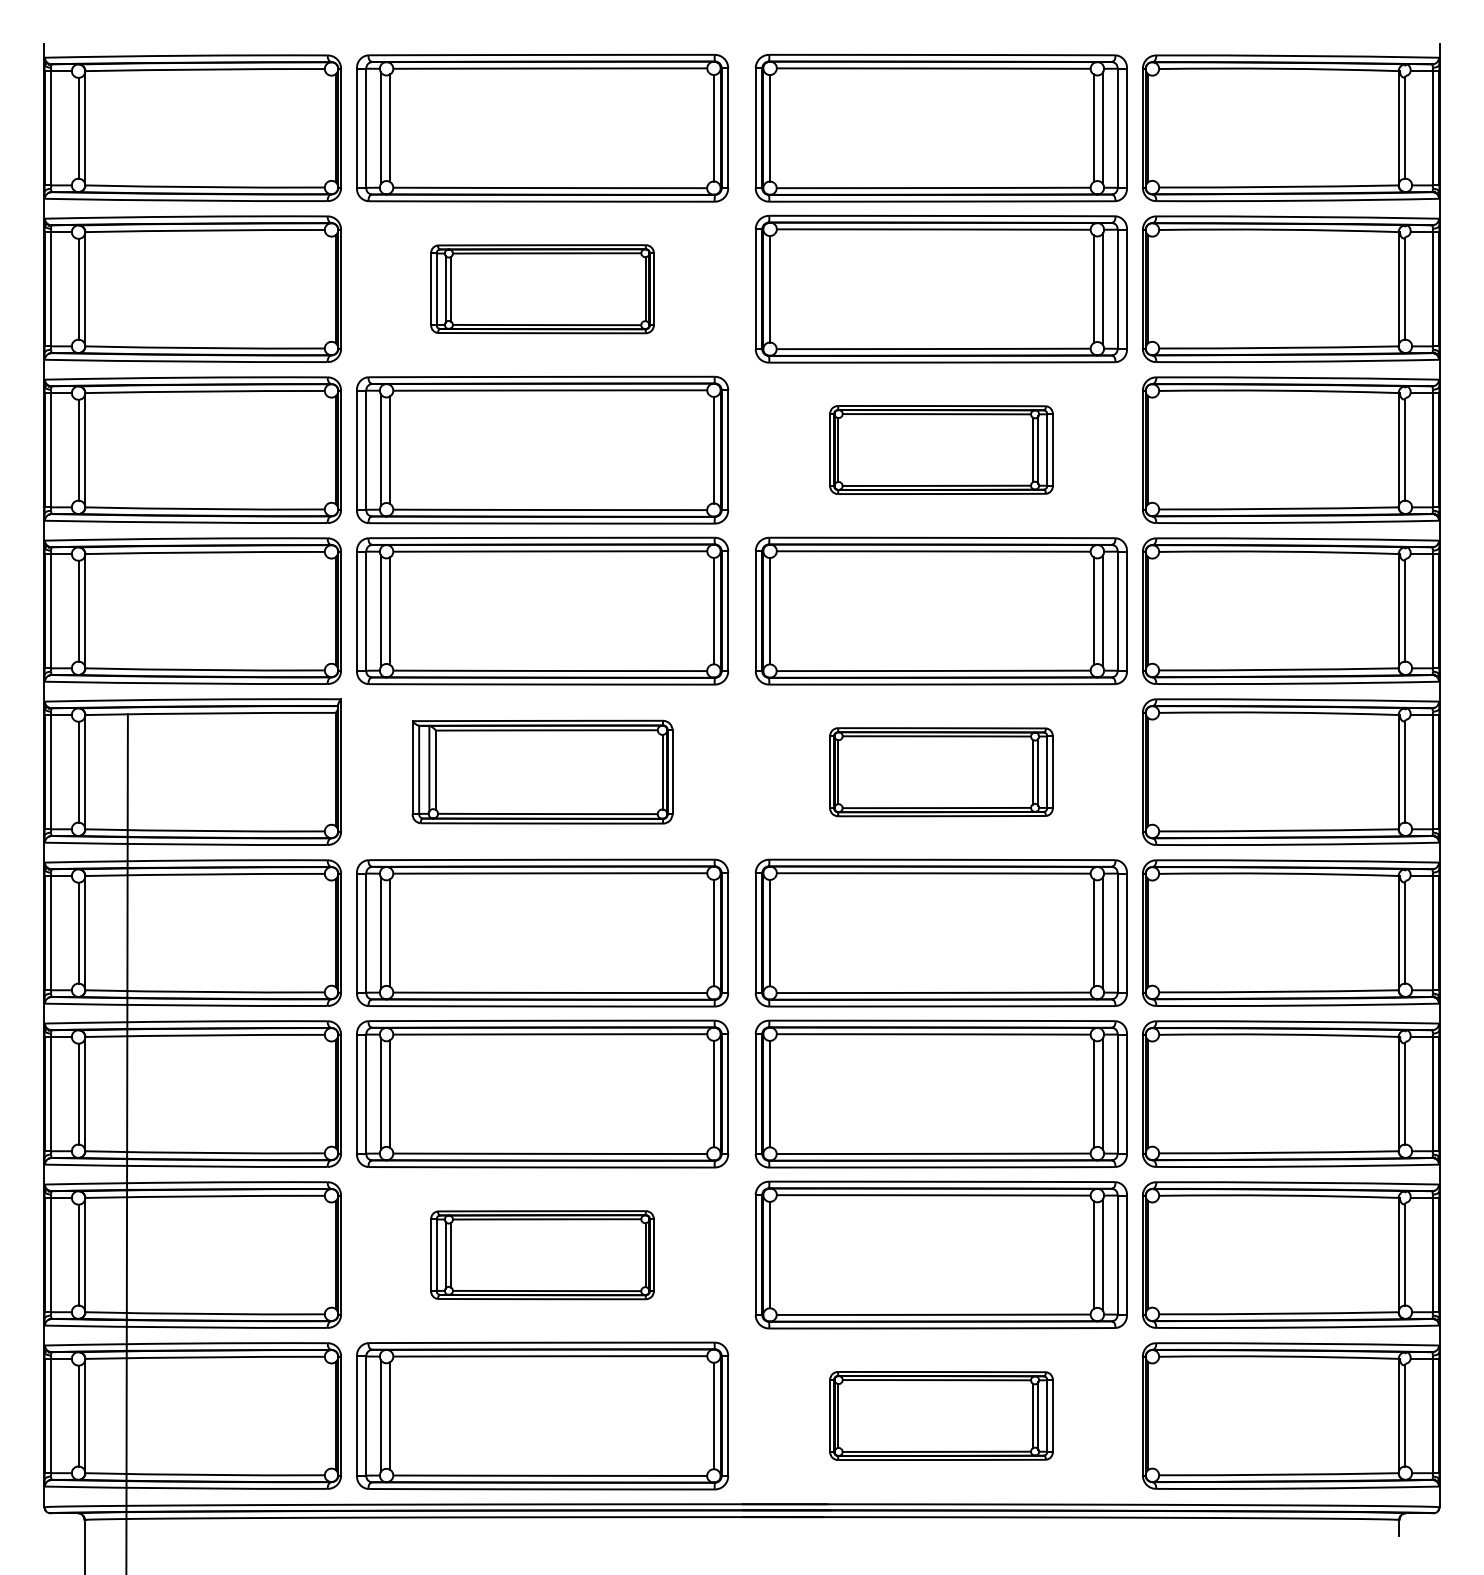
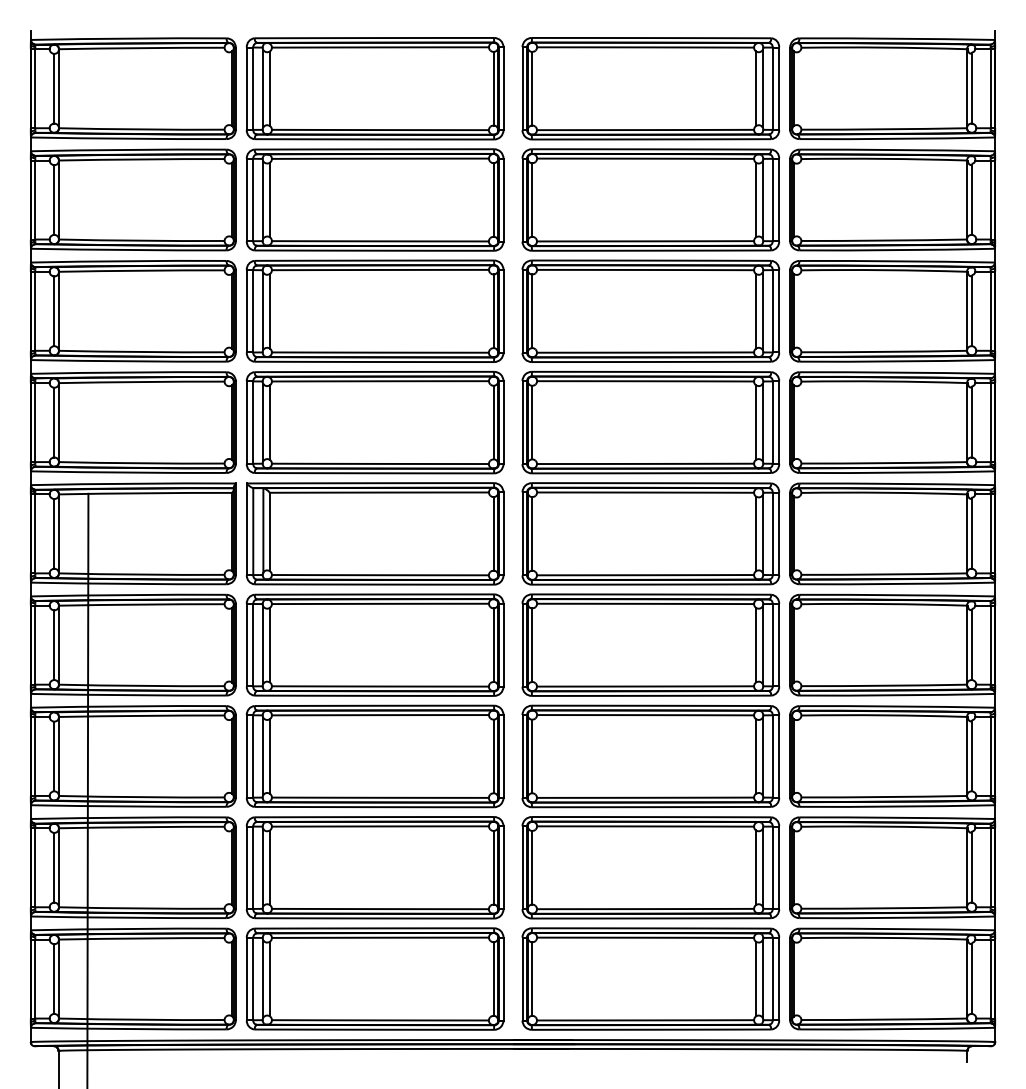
part: (541, 288) -> (374, 199), size x1.67
part: (940, 449) -> (650, 310), size x1.67
part: (541, 771) -> (374, 533), size x1.43
part: (940, 771) -> (650, 533), size x1.67
part: (541, 1254) -> (374, 867), size x1.67
part: (940, 1415) -> (650, 978), size x1.67

